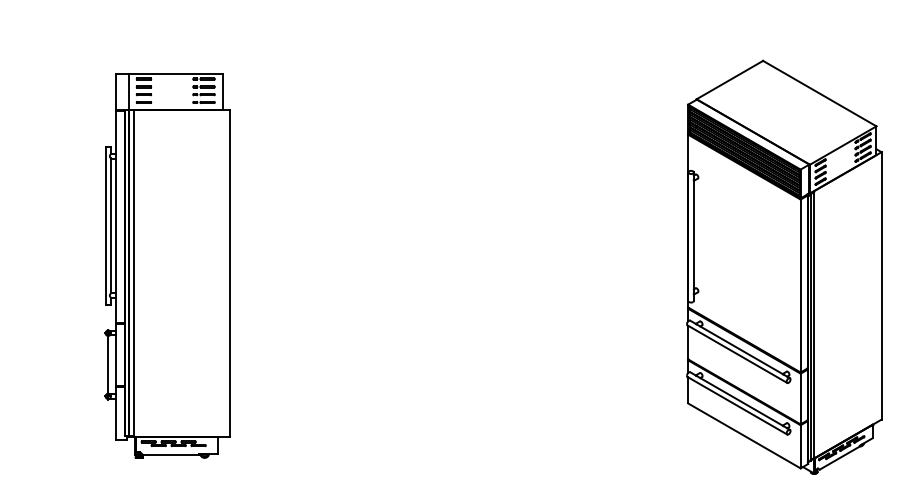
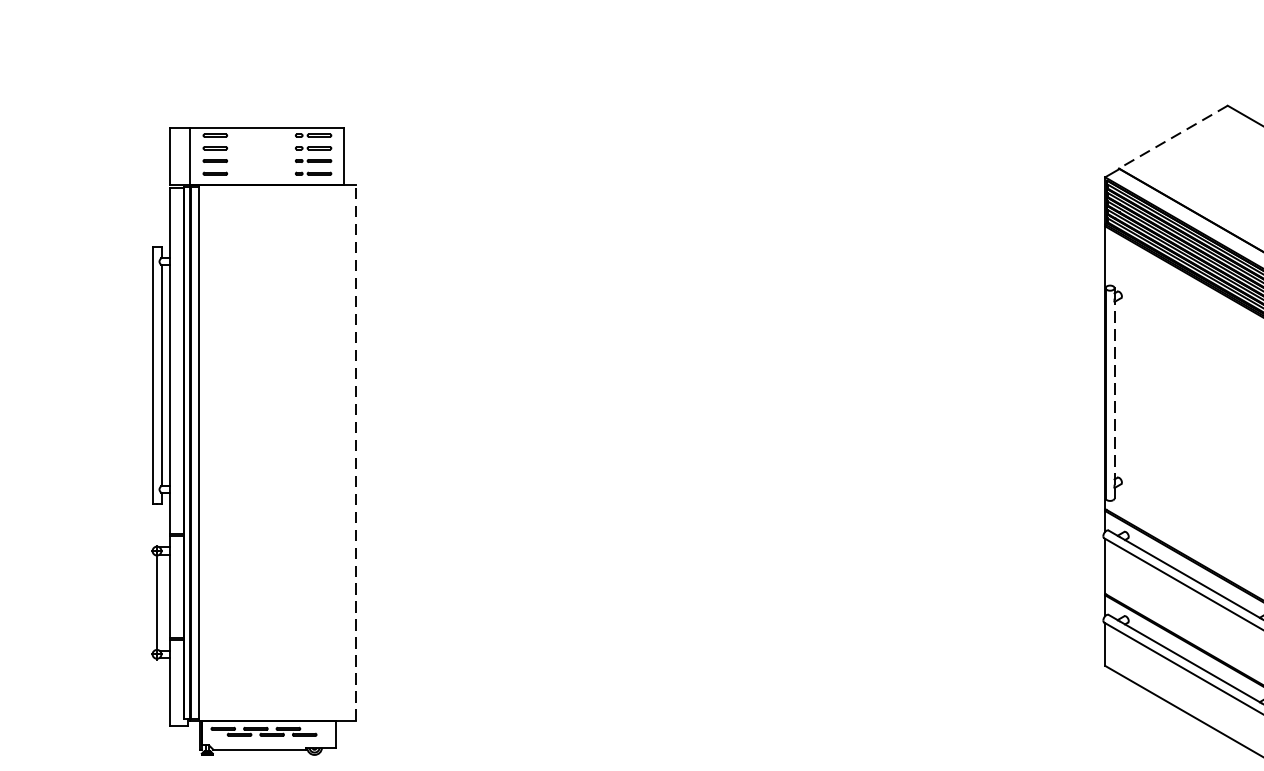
line: (729, 80) -> (1172, 137), solid -> dashed
line: (693, 236) -> (1113, 392), solid -> dashed
line: (230, 273) -> (356, 453), solid -> dashed

